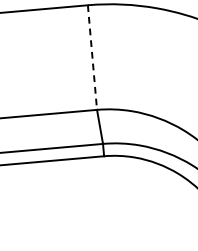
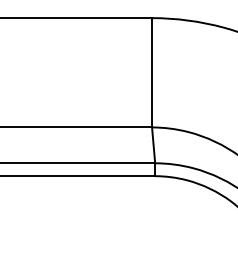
line: (92, 57) -> (152, 72), dashed -> solid

